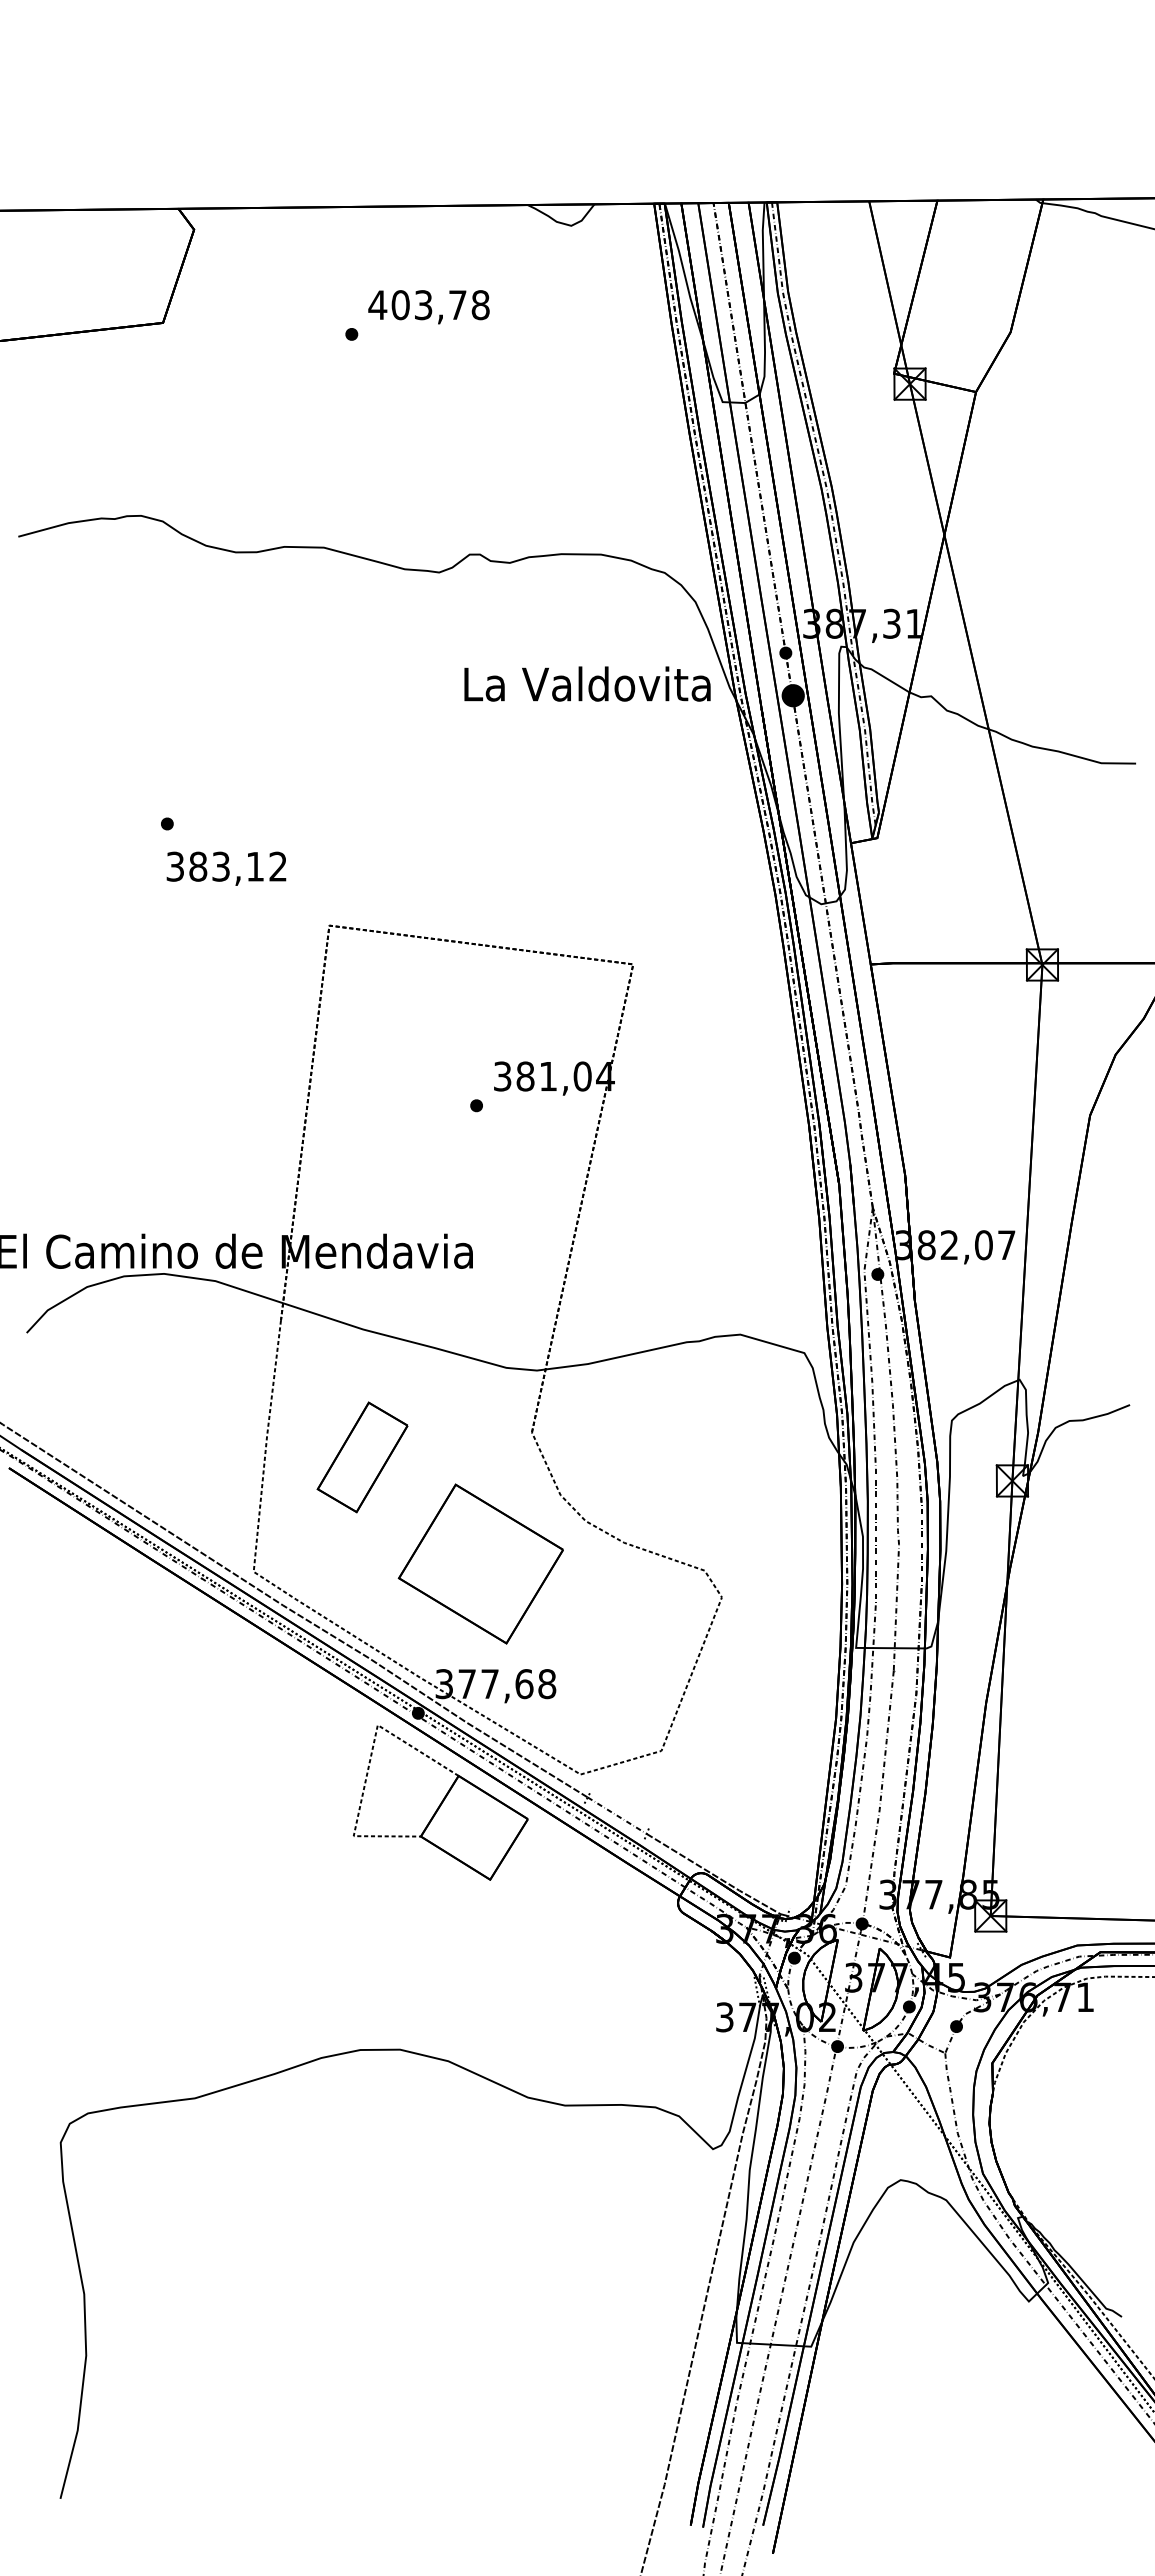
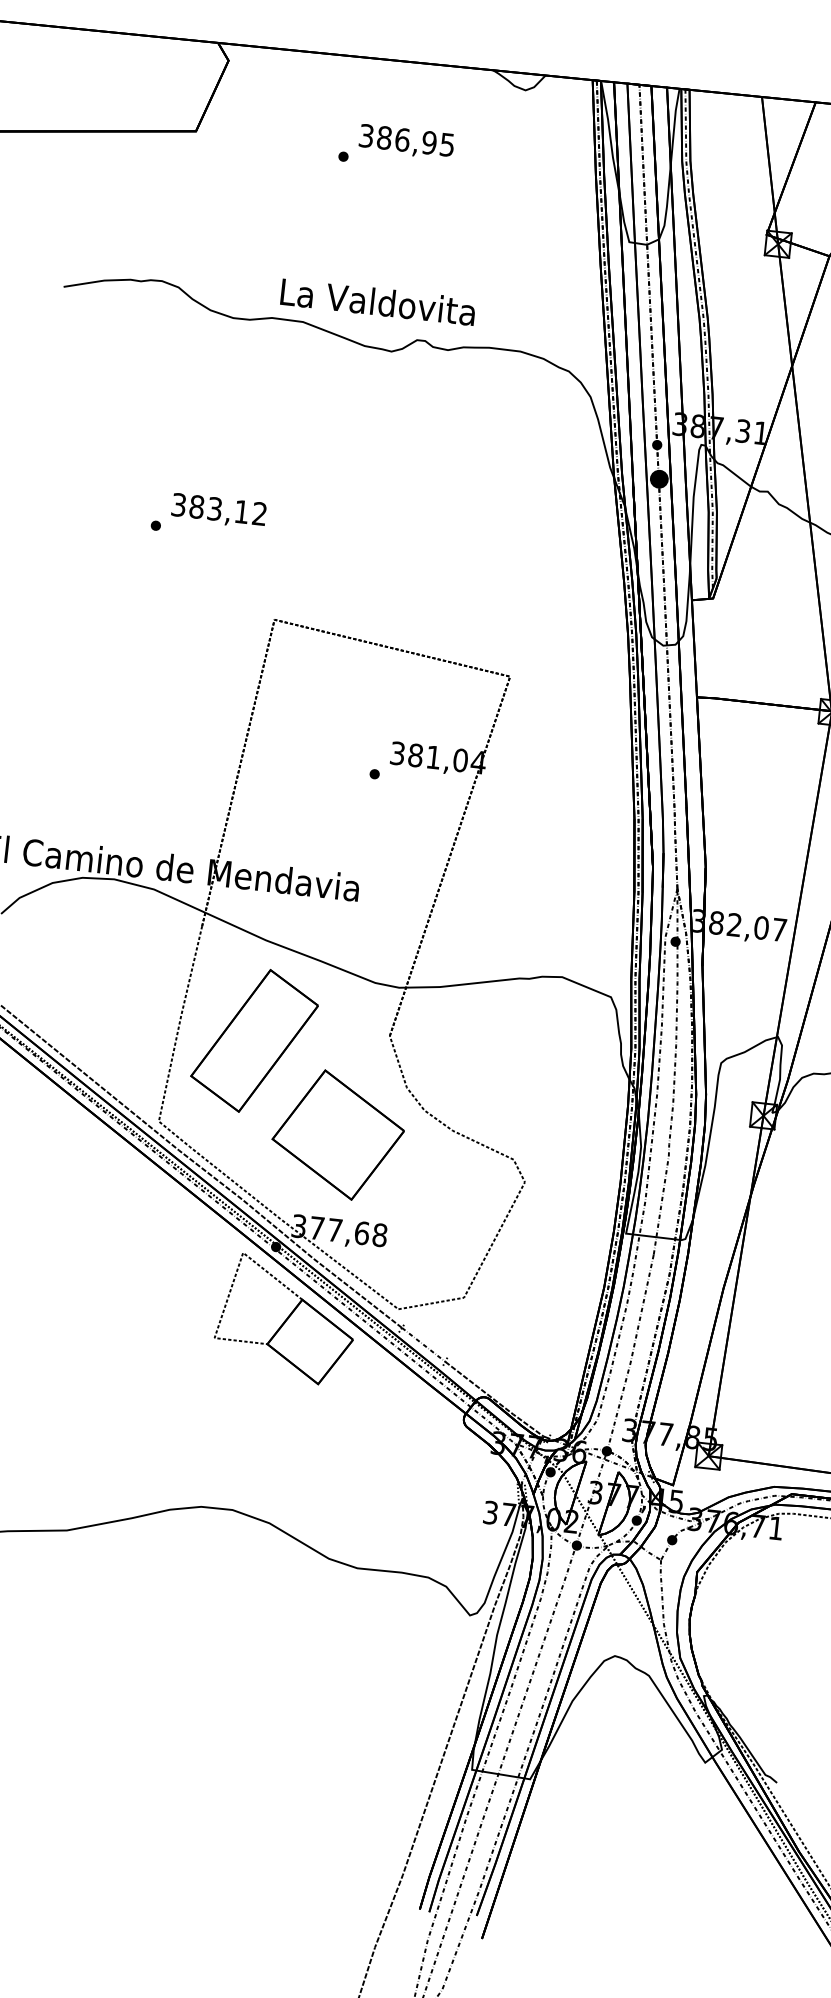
text: (428, 305) -> (406, 140), 403,78 -> 386,95
text: (587, 683) -> (378, 301), moved
text: (226, 868) -> (218, 510), moved
part: (362, 1457) -> (254, 1040), size x1.67

